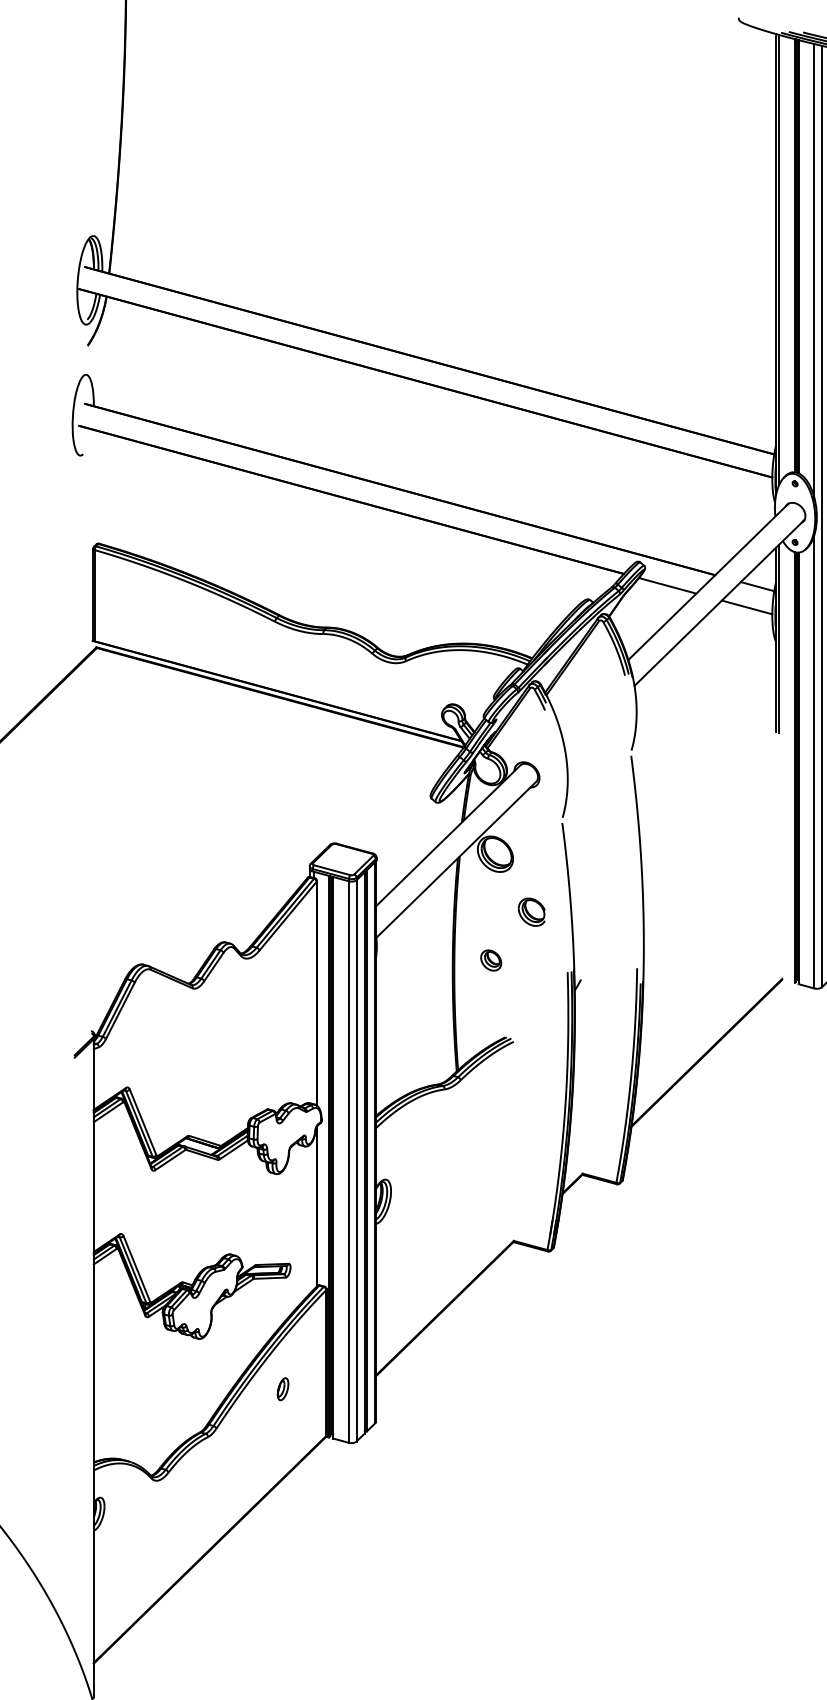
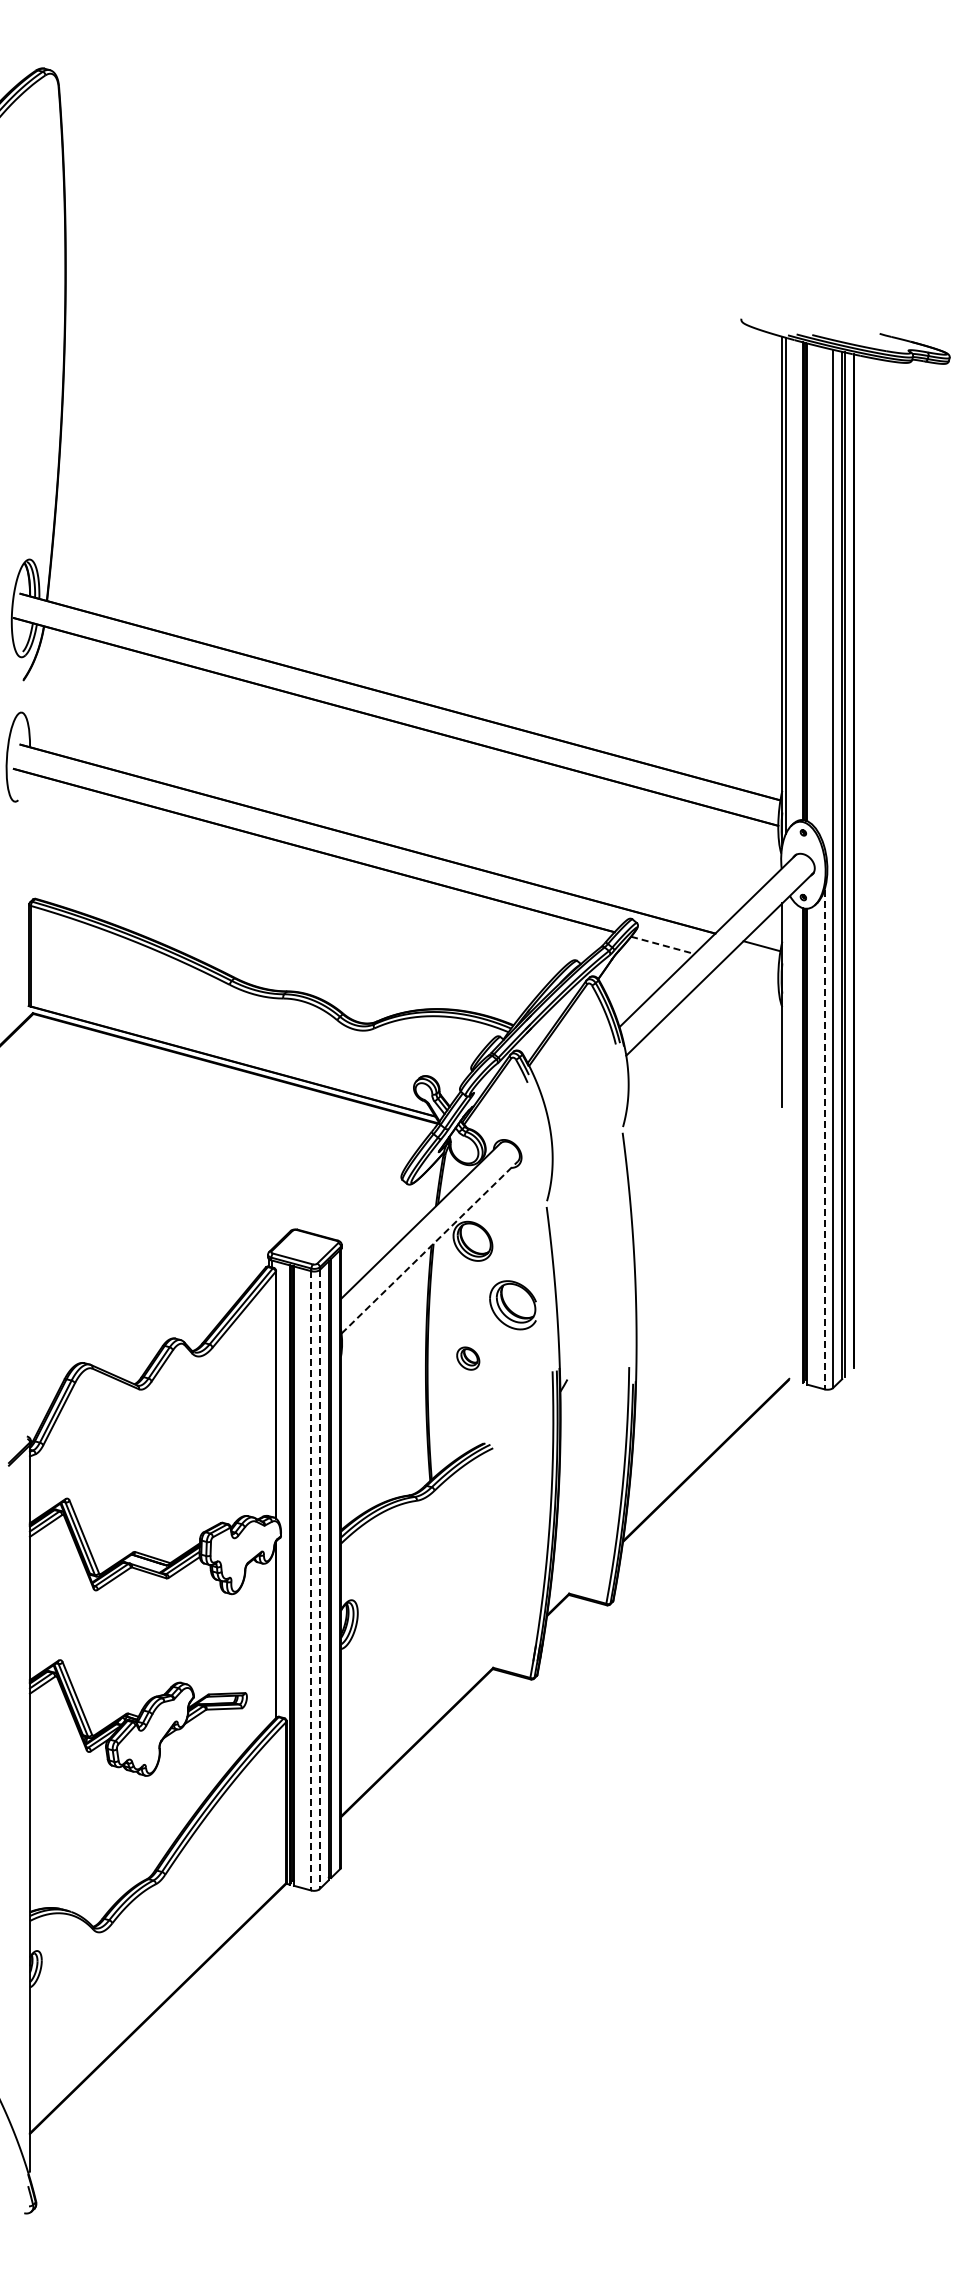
line: (814, 270) -> (824, 597), removed
line: (667, 585) -> (662, 945), solid -> dashed
line: (747, 606) -> (750, 968), removed
line: (778, 638) -> (785, 1003), removed
line: (814, 761) -> (824, 1139), solid -> dashed
line: (456, 859) -> (430, 1247), solid -> dashed
part: (531, 912) -> (512, 1305), size x1.6
line: (356, 1160) -> (319, 1579), solid -> dashed
line: (349, 1161) -> (311, 1580), solid -> dashed
part: (282, 1389) -> (238, 1831), removed

